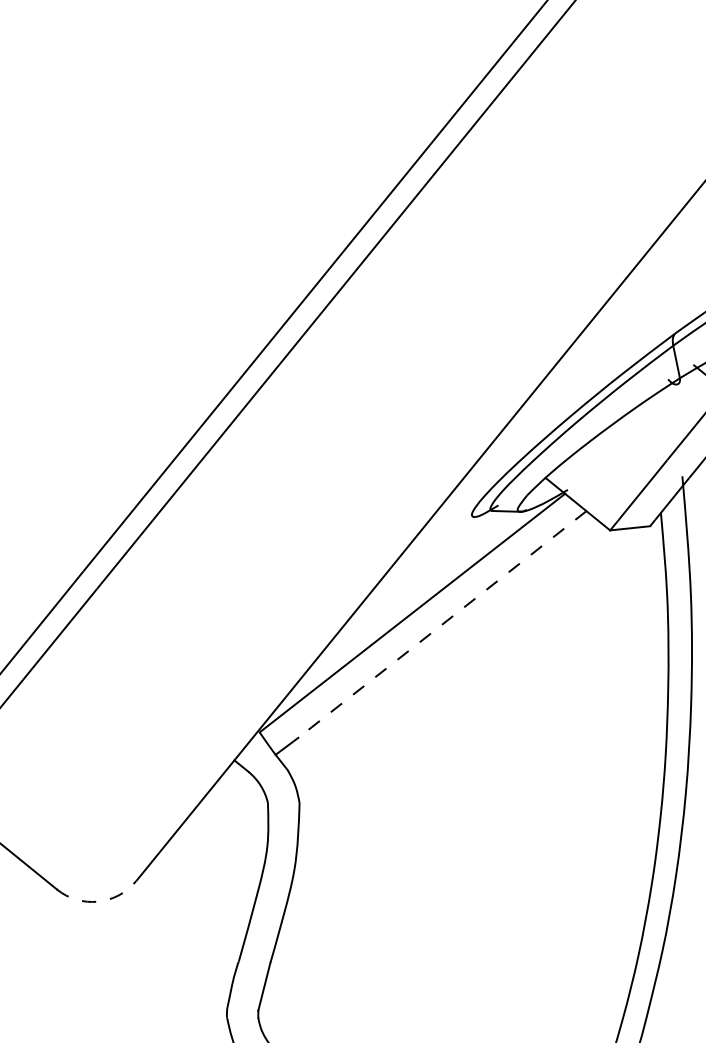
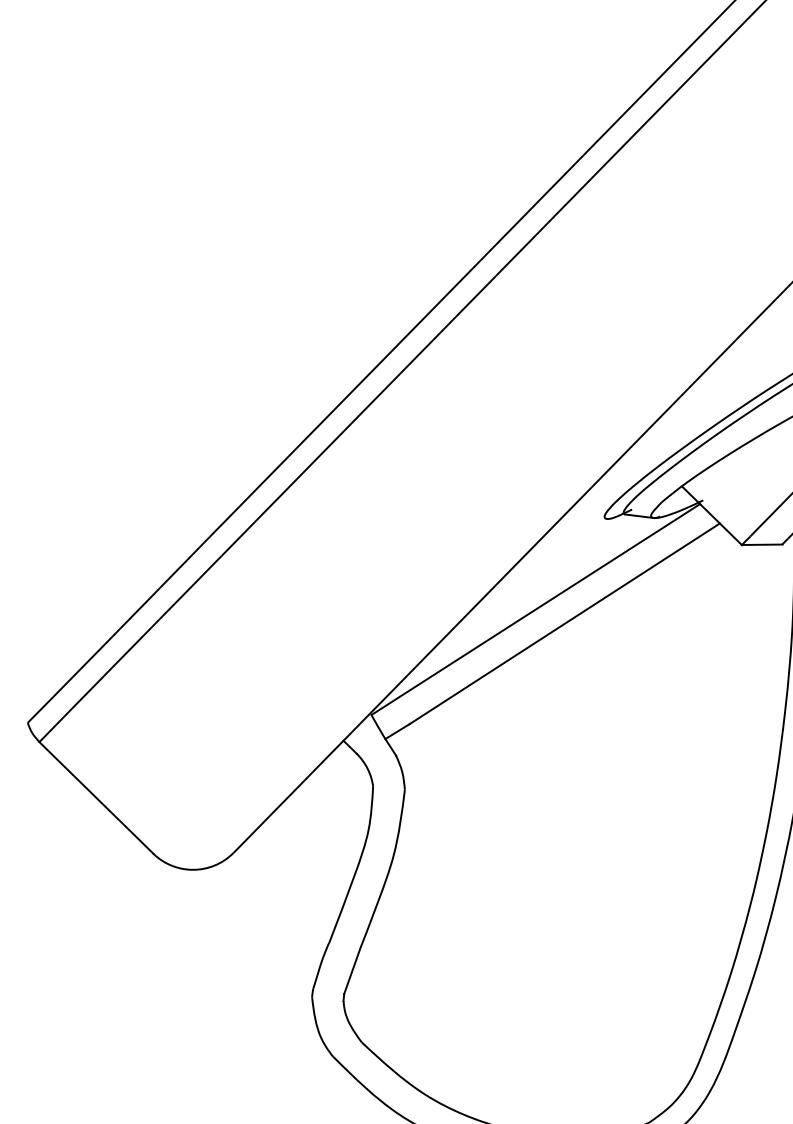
line: (442, 624) -> (564, 623), dashed -> solid
arc: (97, 901) -> (193, 869), dashed -> solid

